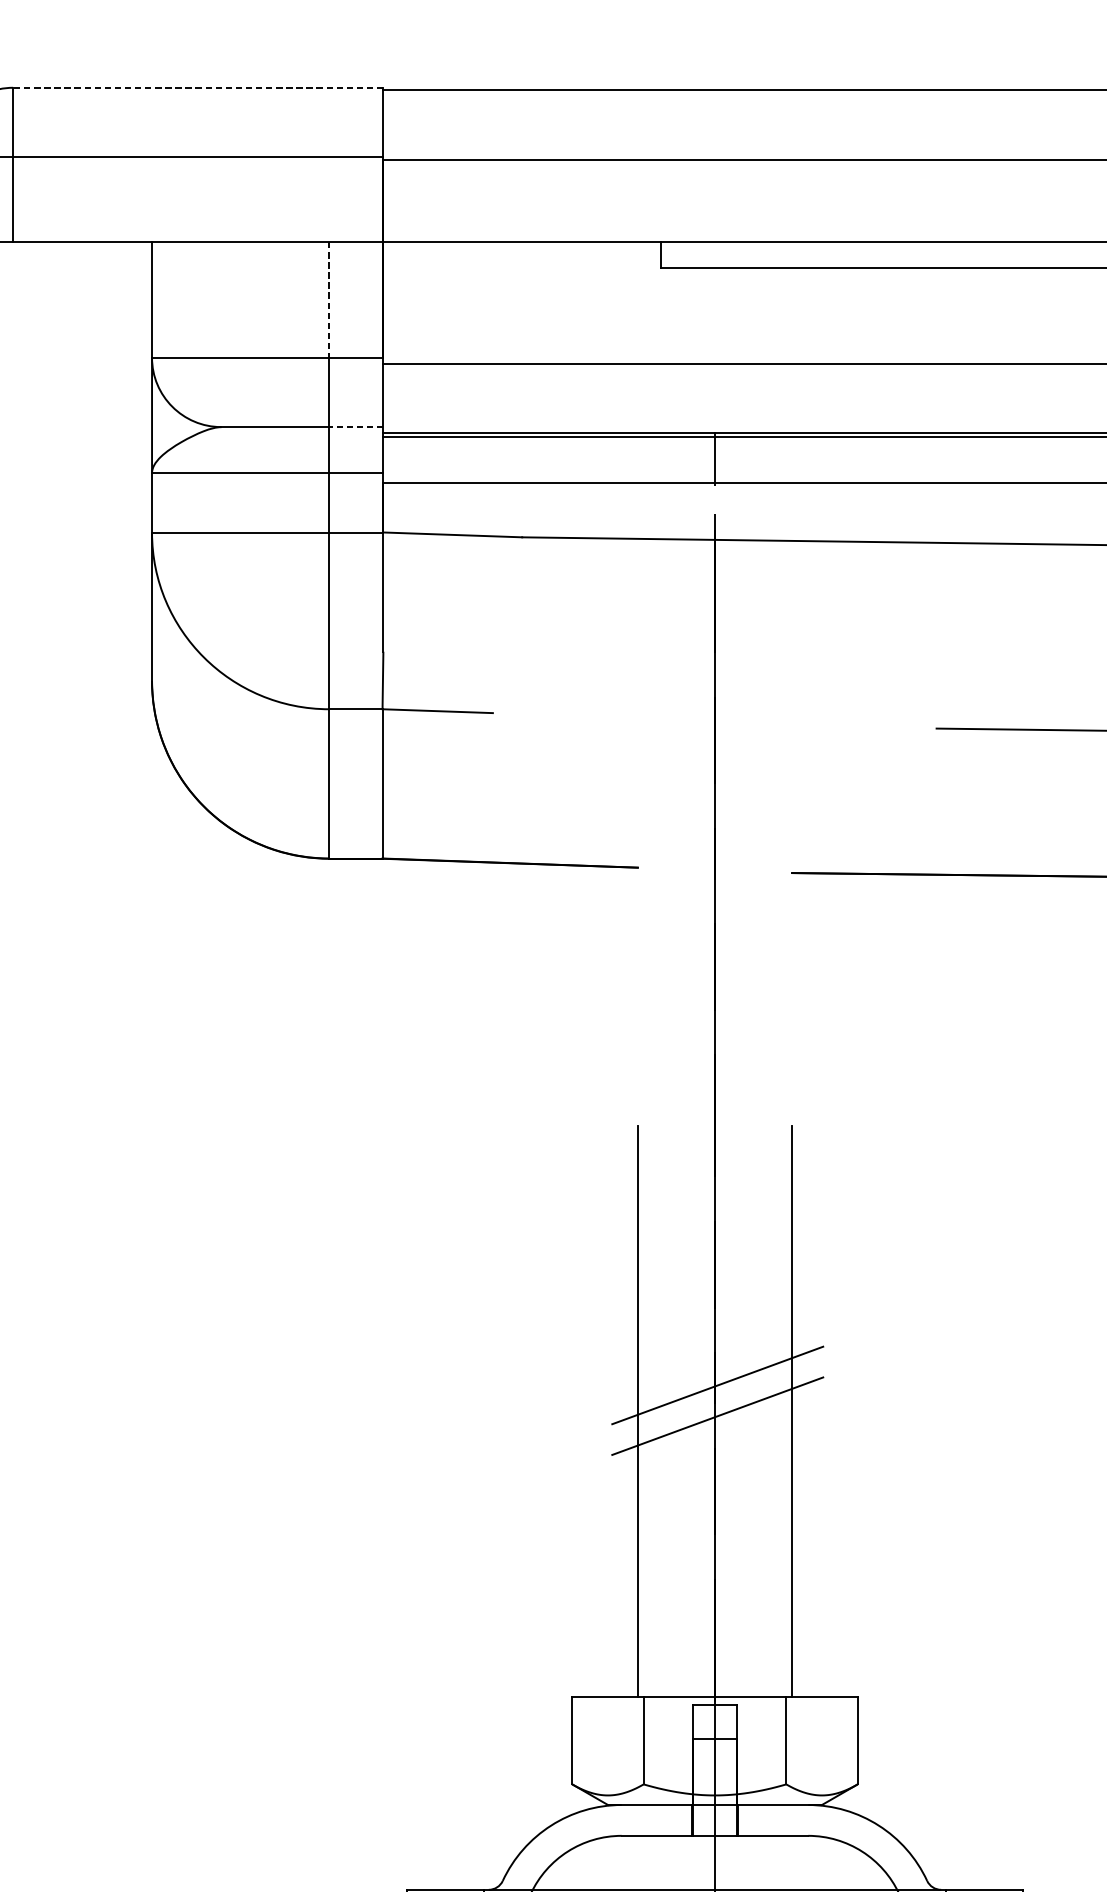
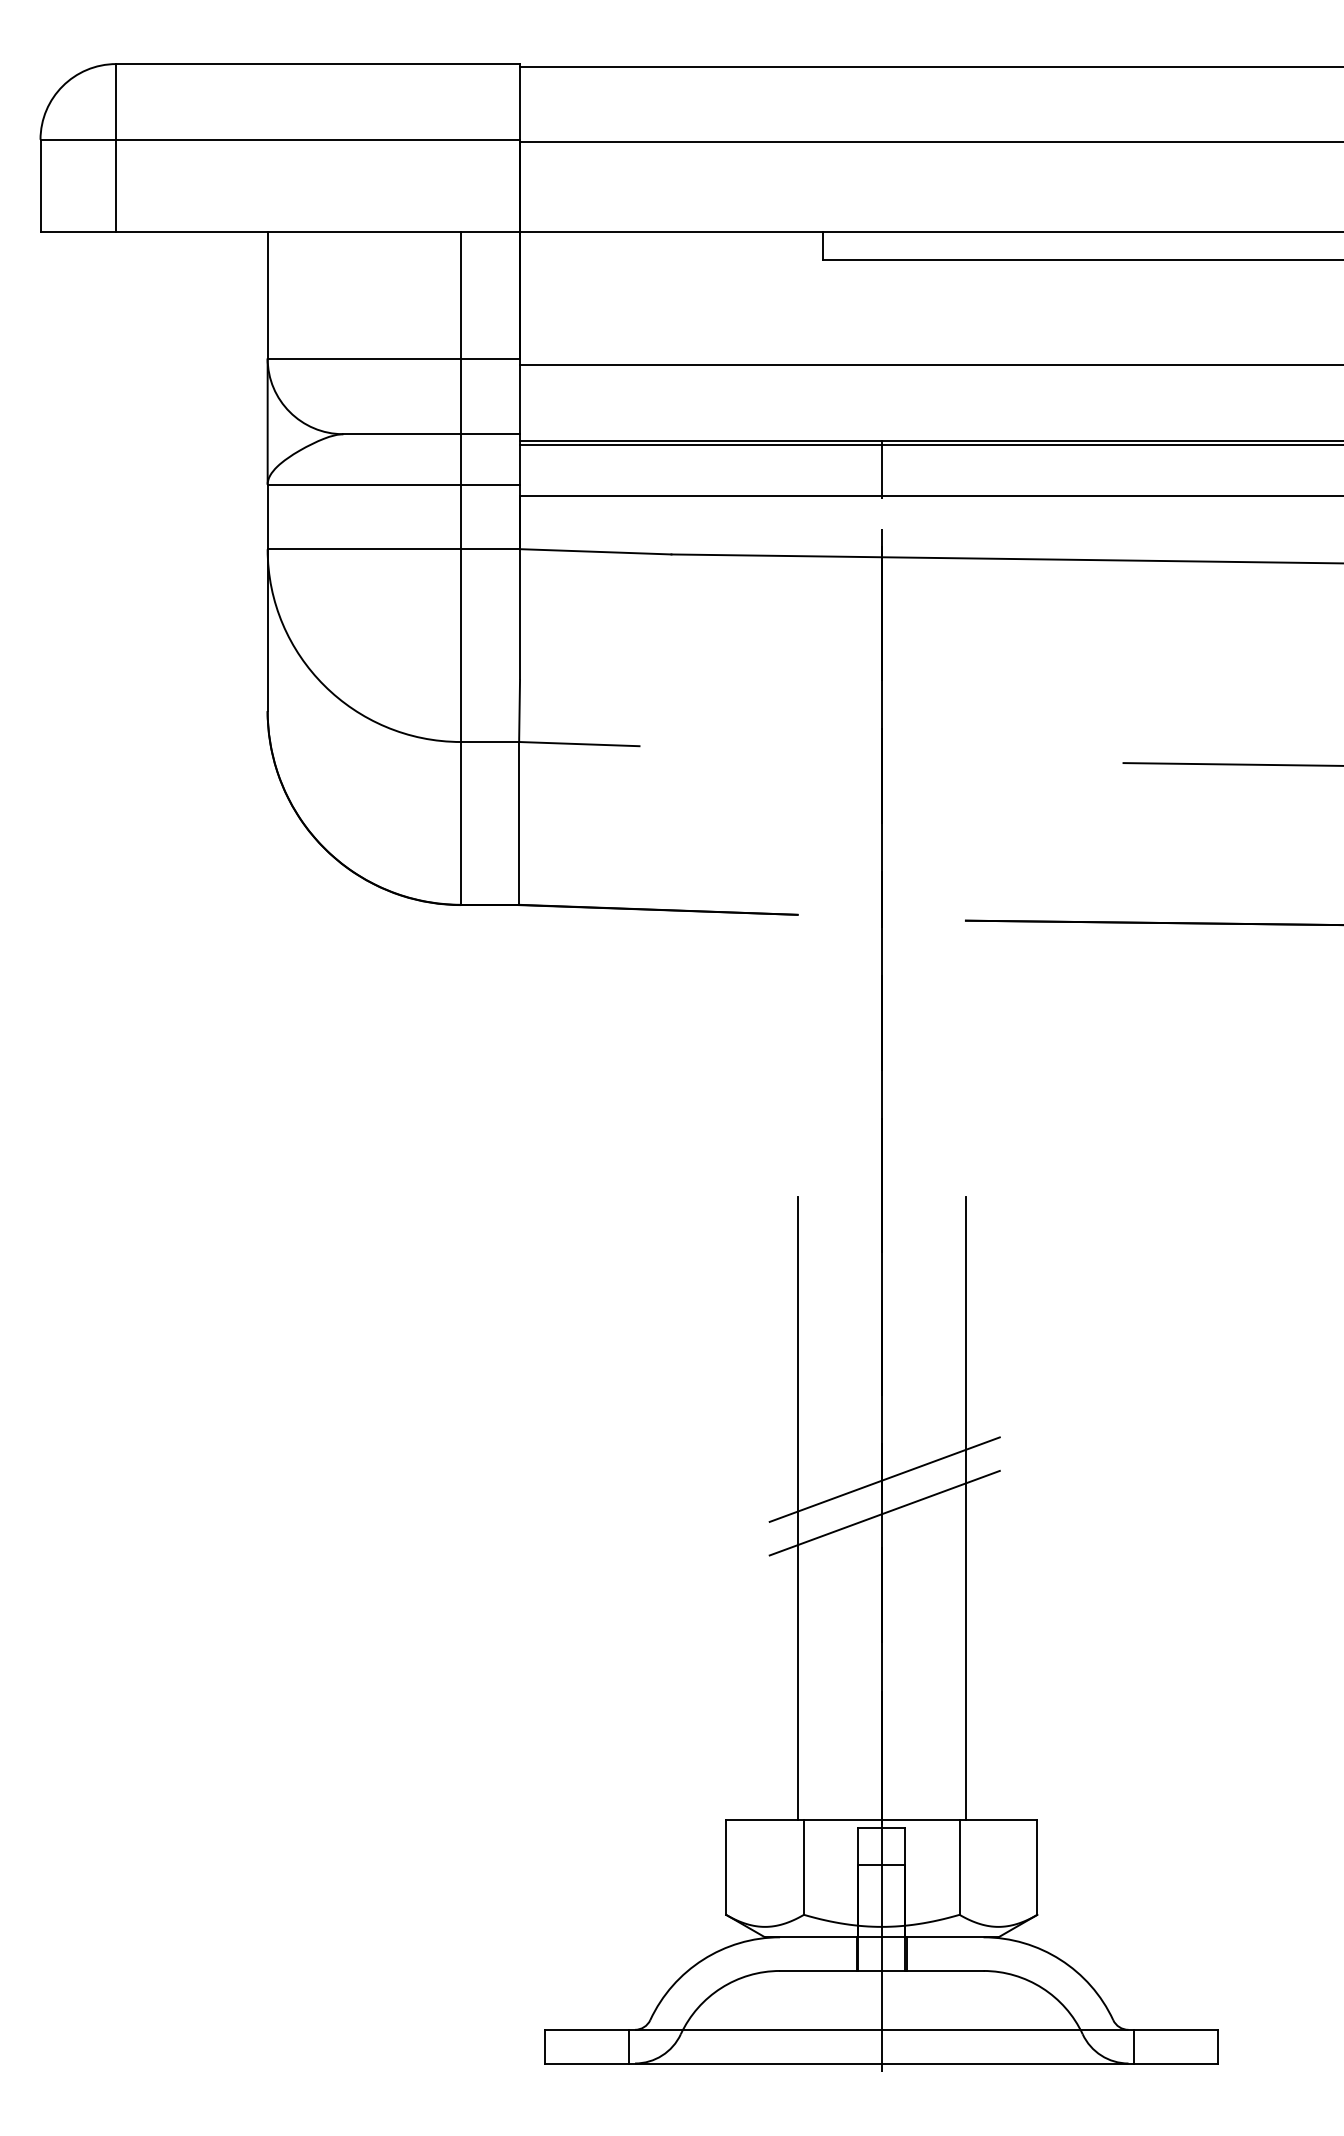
line: (198, 88) -> (318, 64), dashed -> solid
line: (329, 299) -> (461, 295), dashed -> solid
line: (356, 427) -> (490, 434), dashed -> solid

